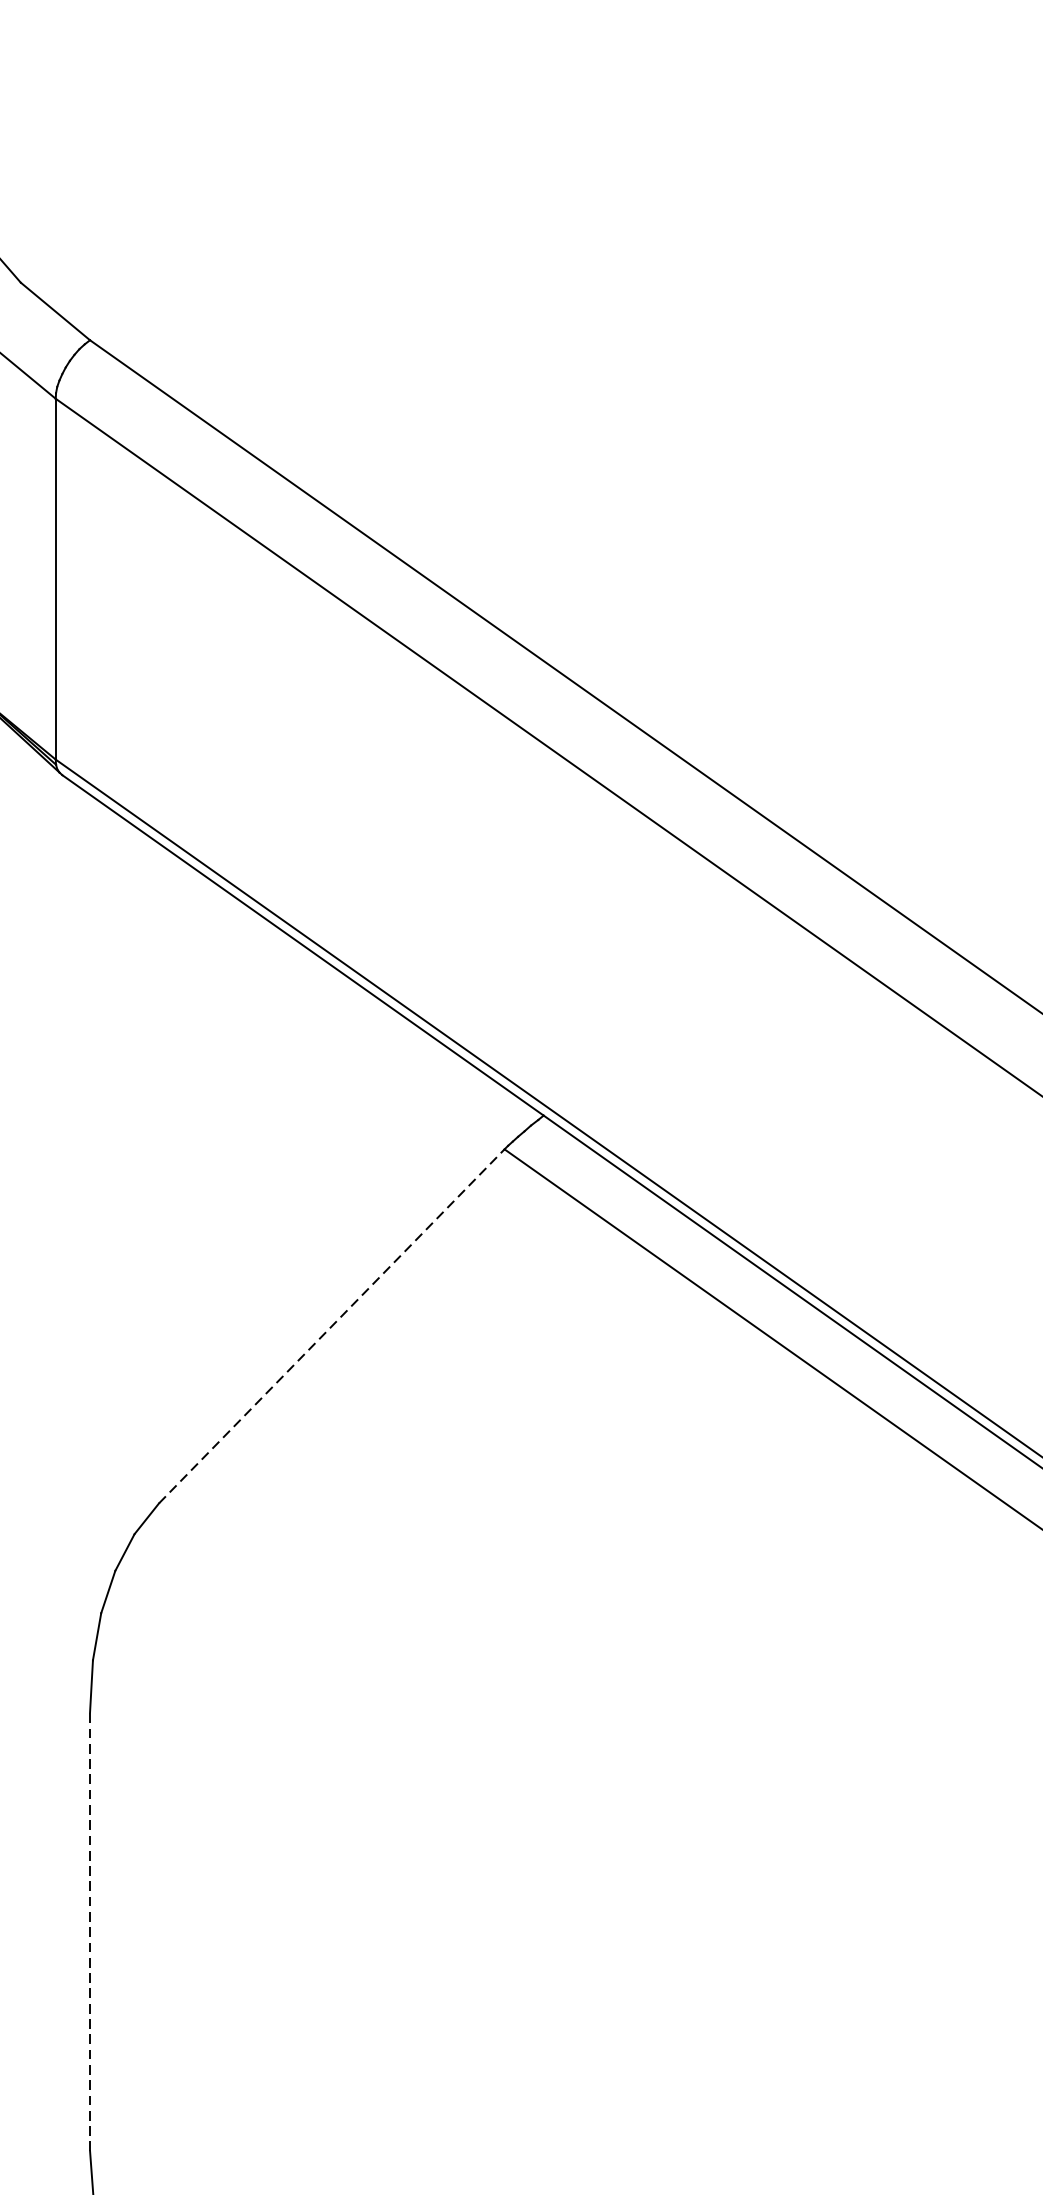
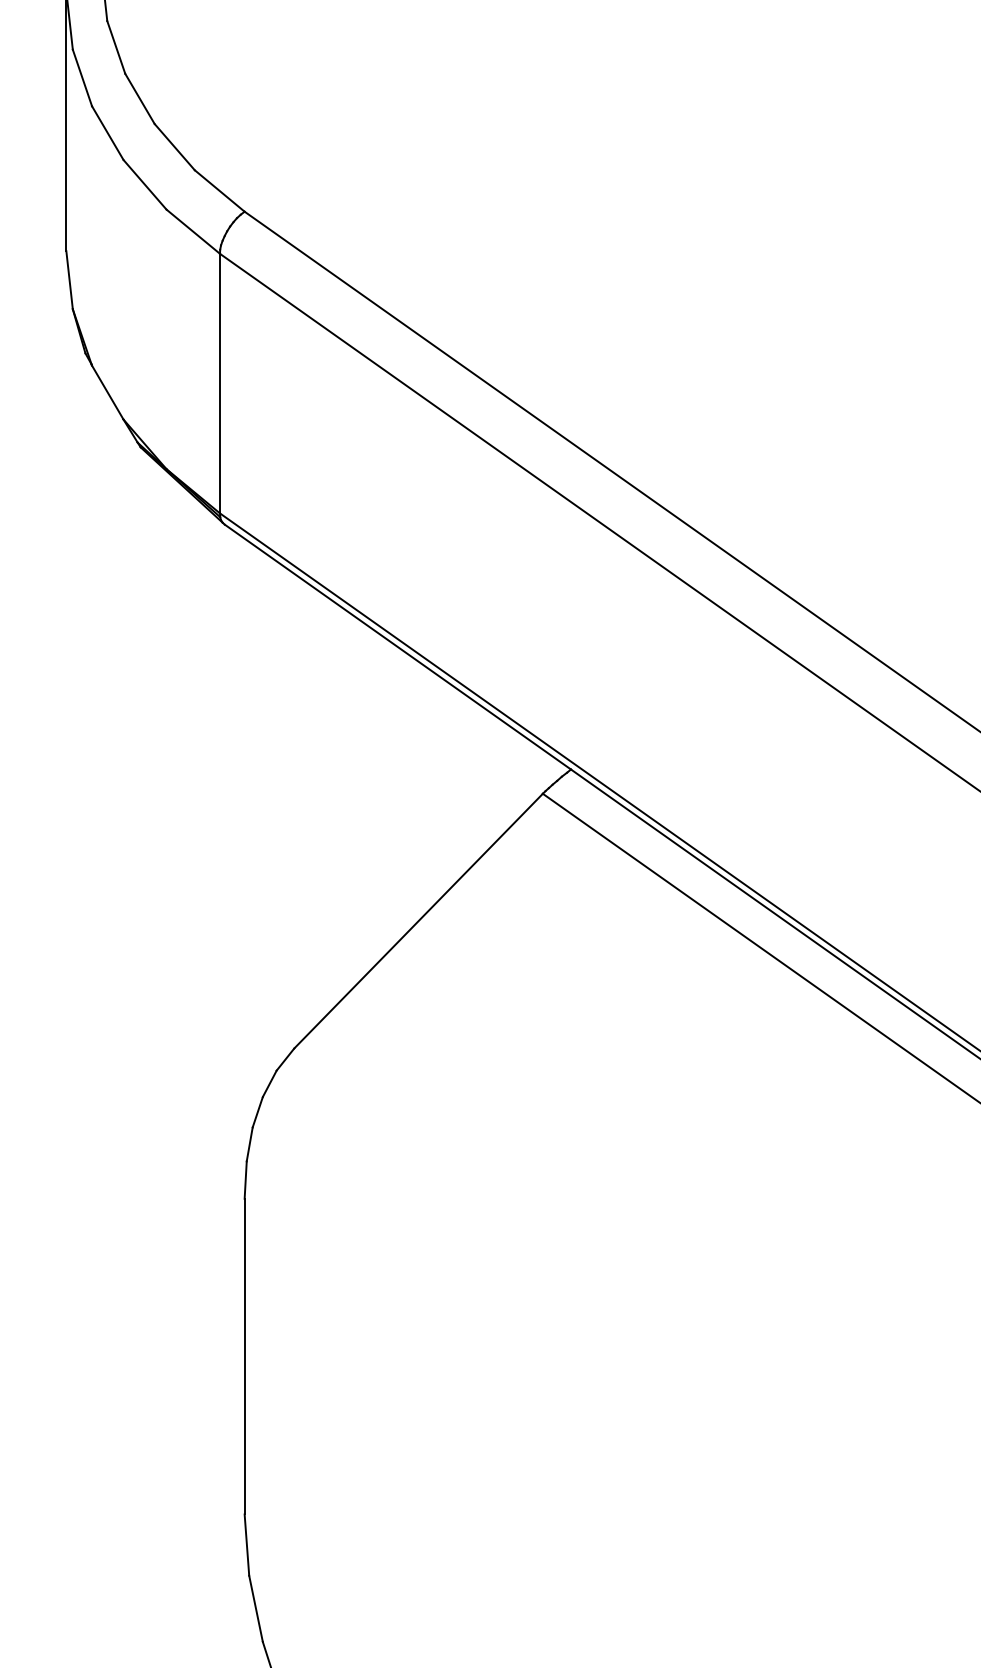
line: (331, 1326) -> (418, 921), dashed -> solid
line: (89, 1931) -> (244, 1356), dashed -> solid

